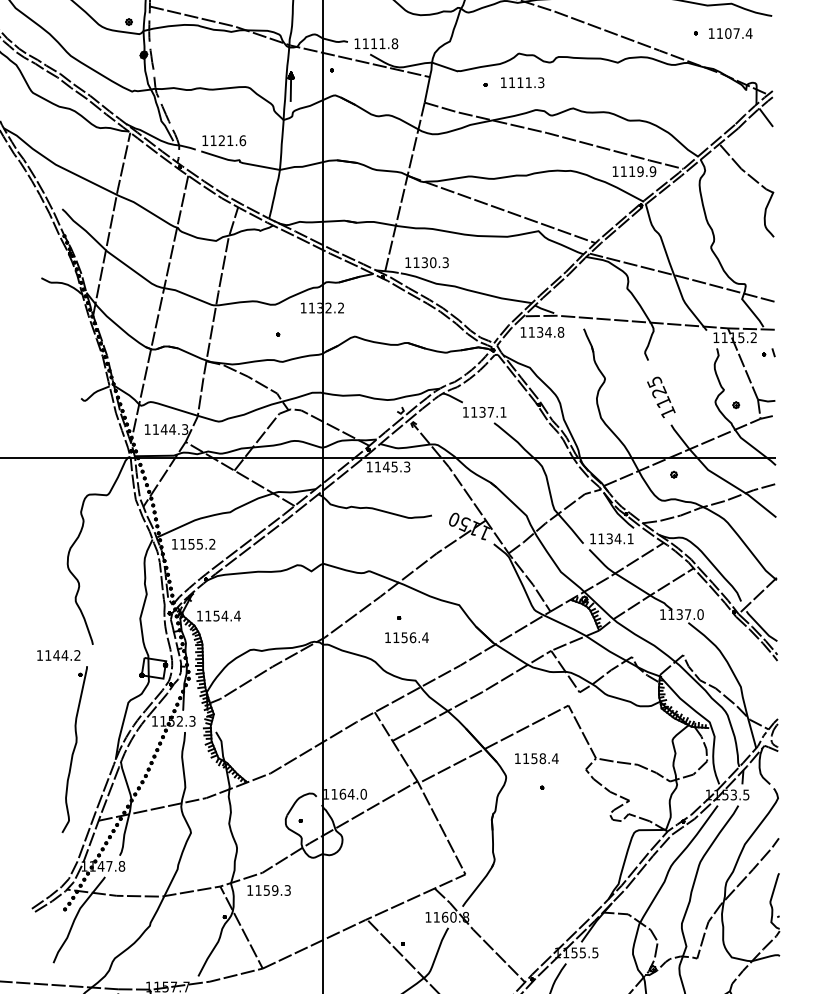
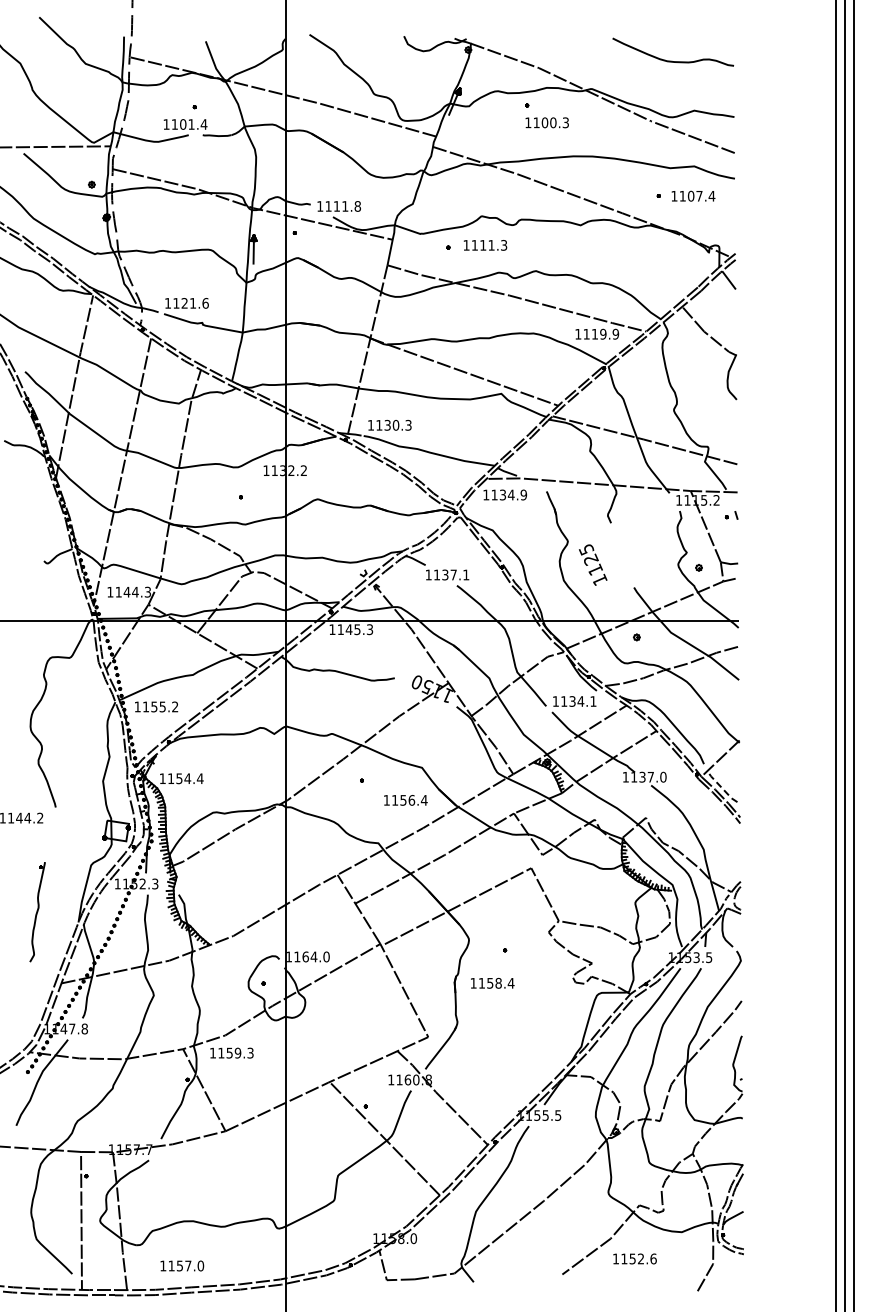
text: (560, 331) -> (523, 494), 1134.8 -> 1134.9
text: (661, 396) -> (593, 564), moved
line: (760, 626) -> (723, 789), solid -> dashed
text: (406, 637) -> (405, 800), moved
part: (74, 748) -> (37, 911), size x0.6
text: (536, 758) -> (492, 983), moved

